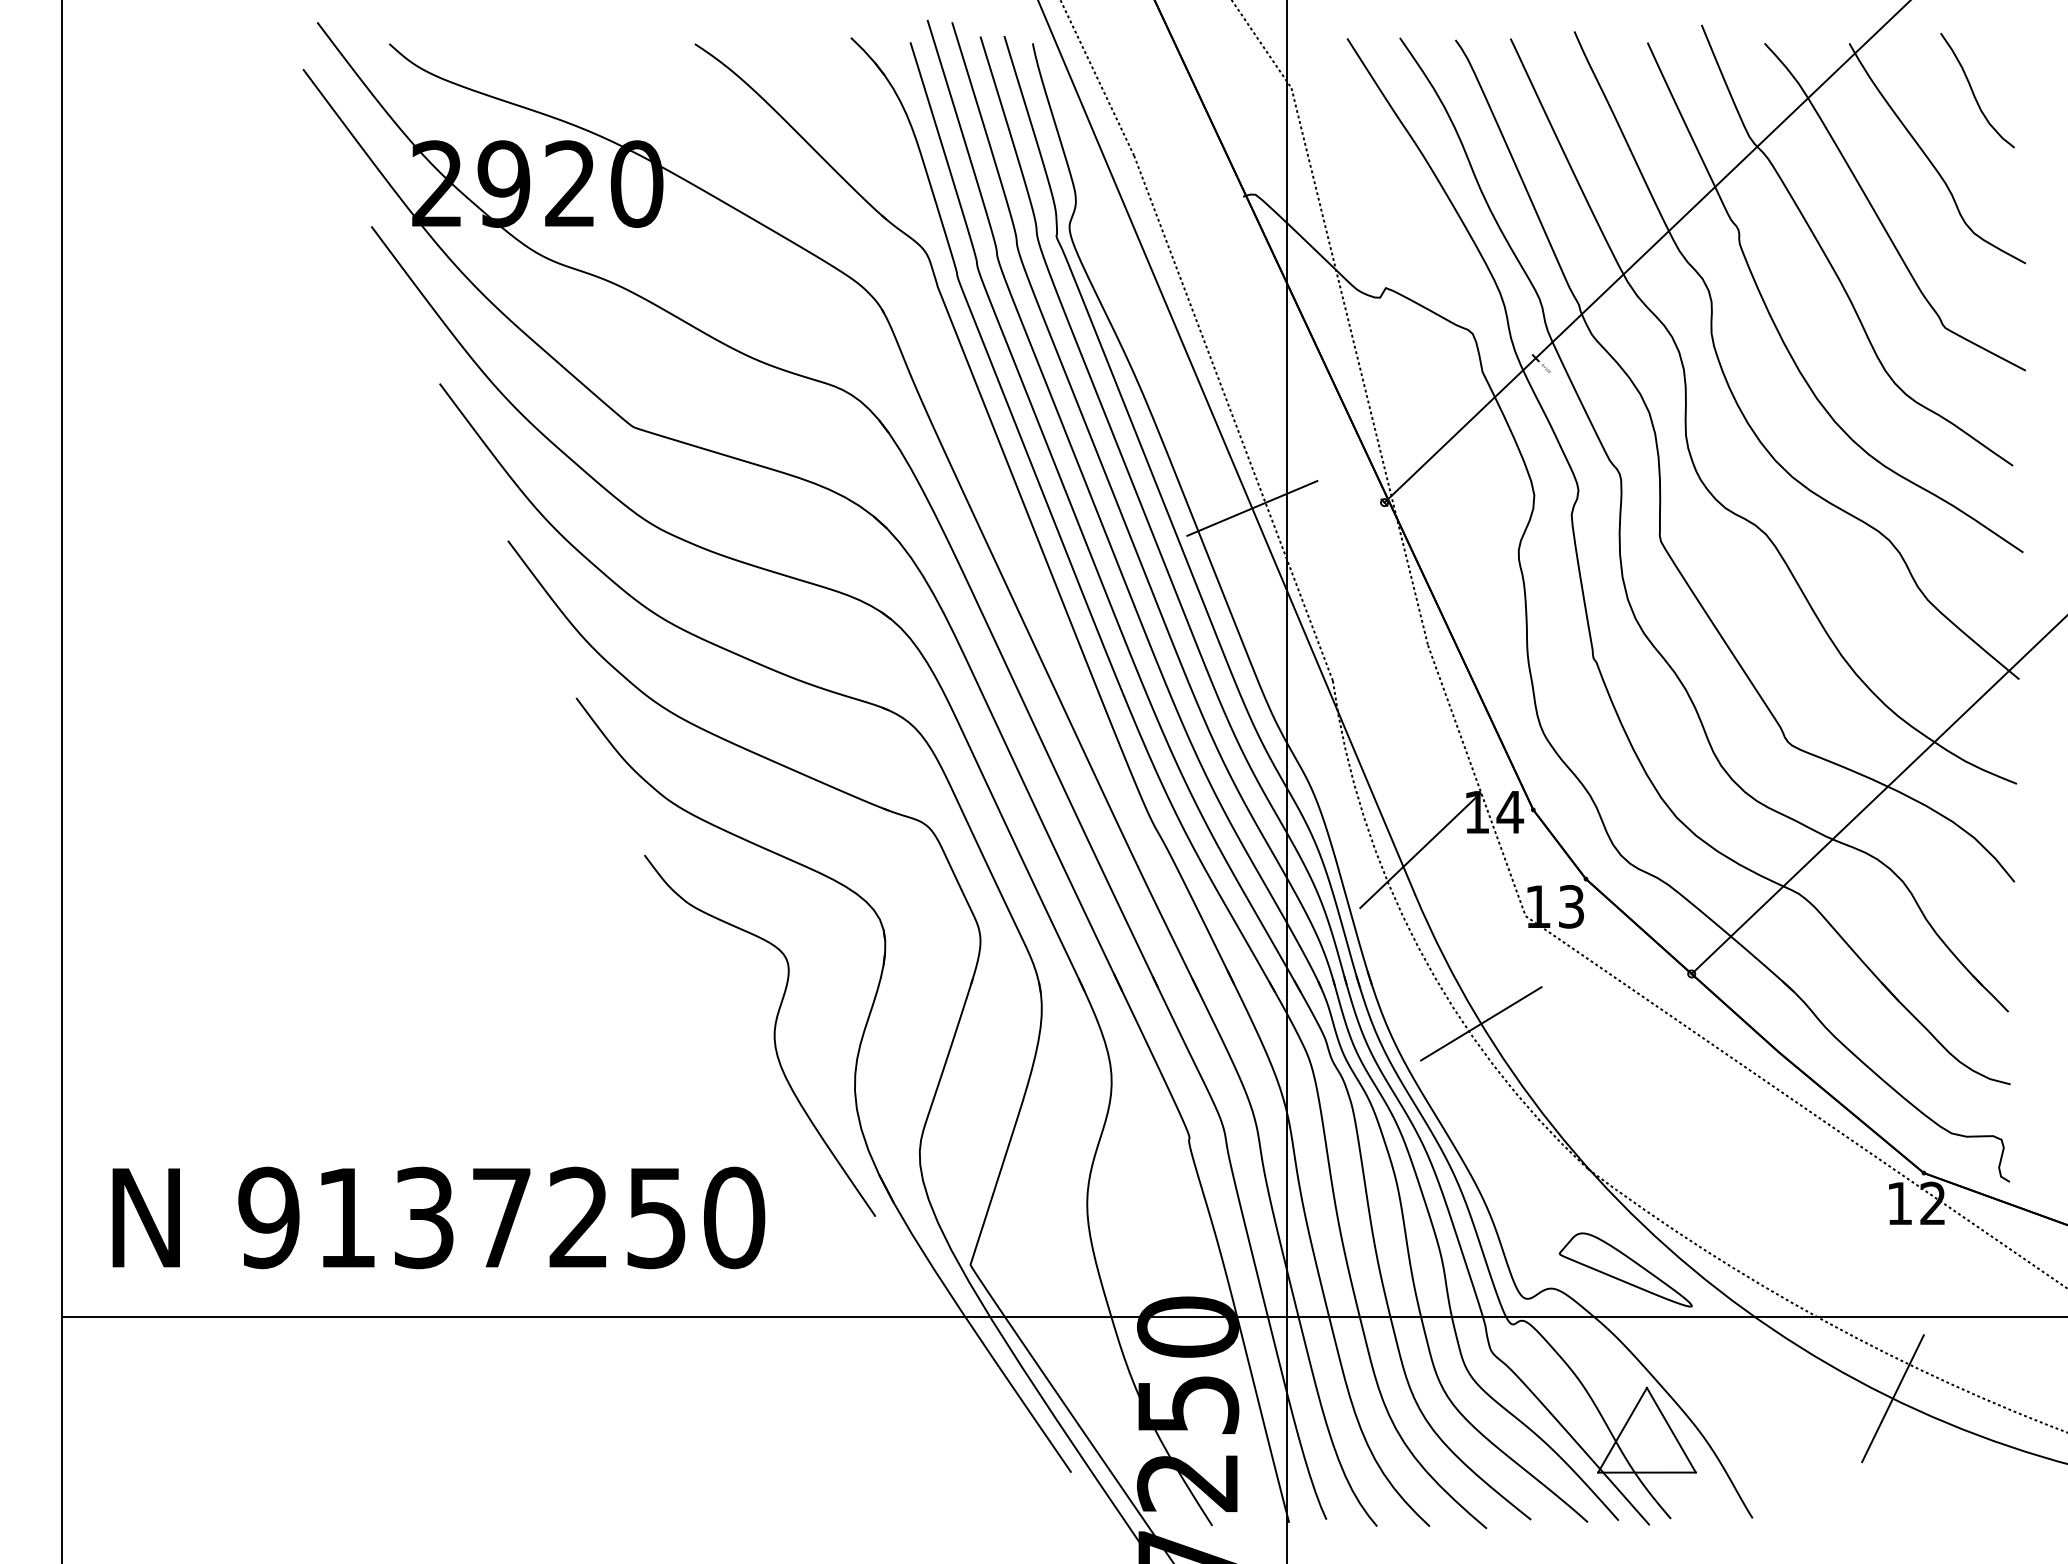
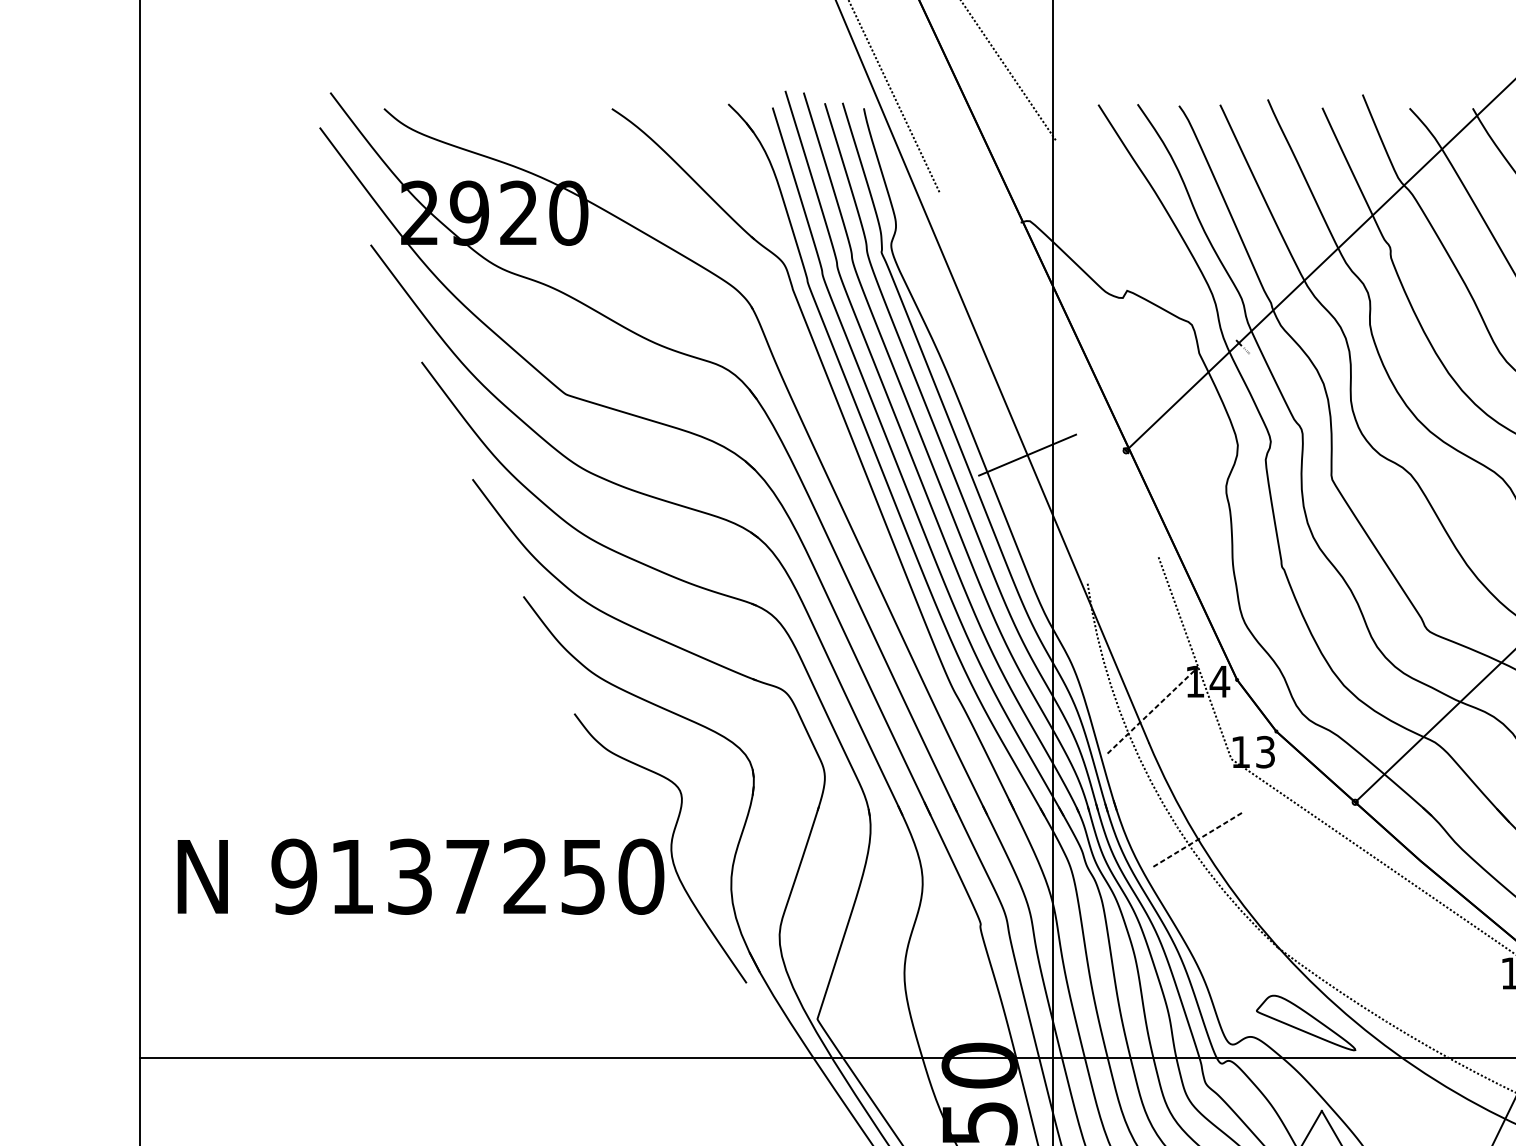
line: (1359, 366) -> (1107, 349), removed
line: (1233, 417) -> (1013, 387), removed
line: (1420, 850) -> (1152, 710), solid -> dashed
line: (1481, 1023) -> (1198, 839), solid -> dashed
text: (438, 1217) -> (420, 876), moved

